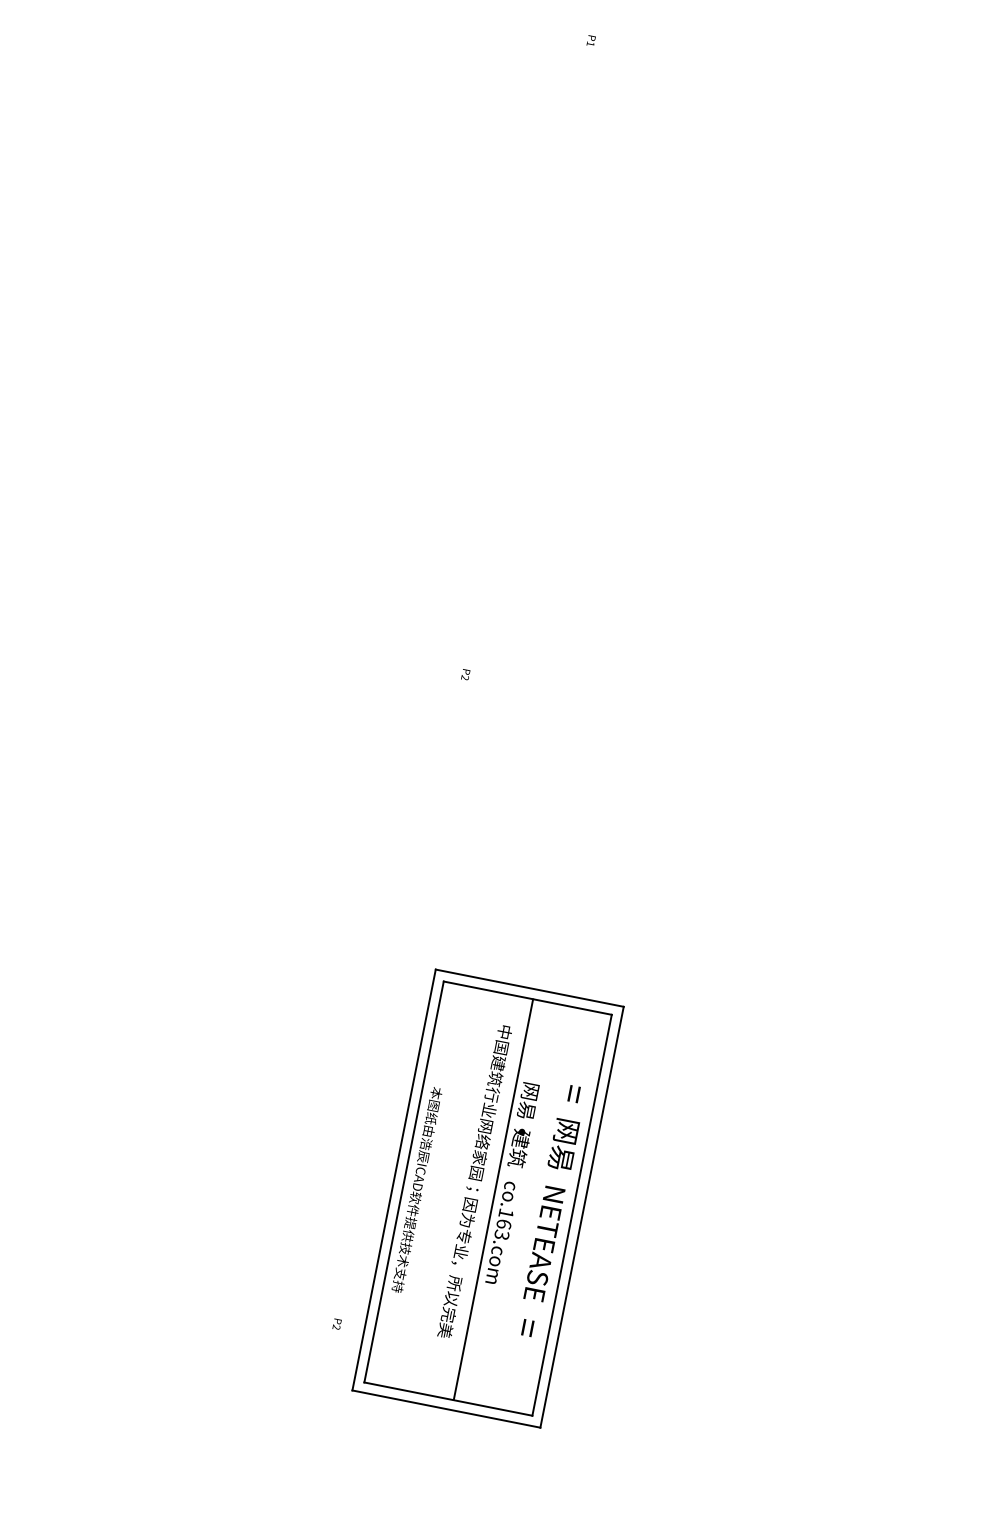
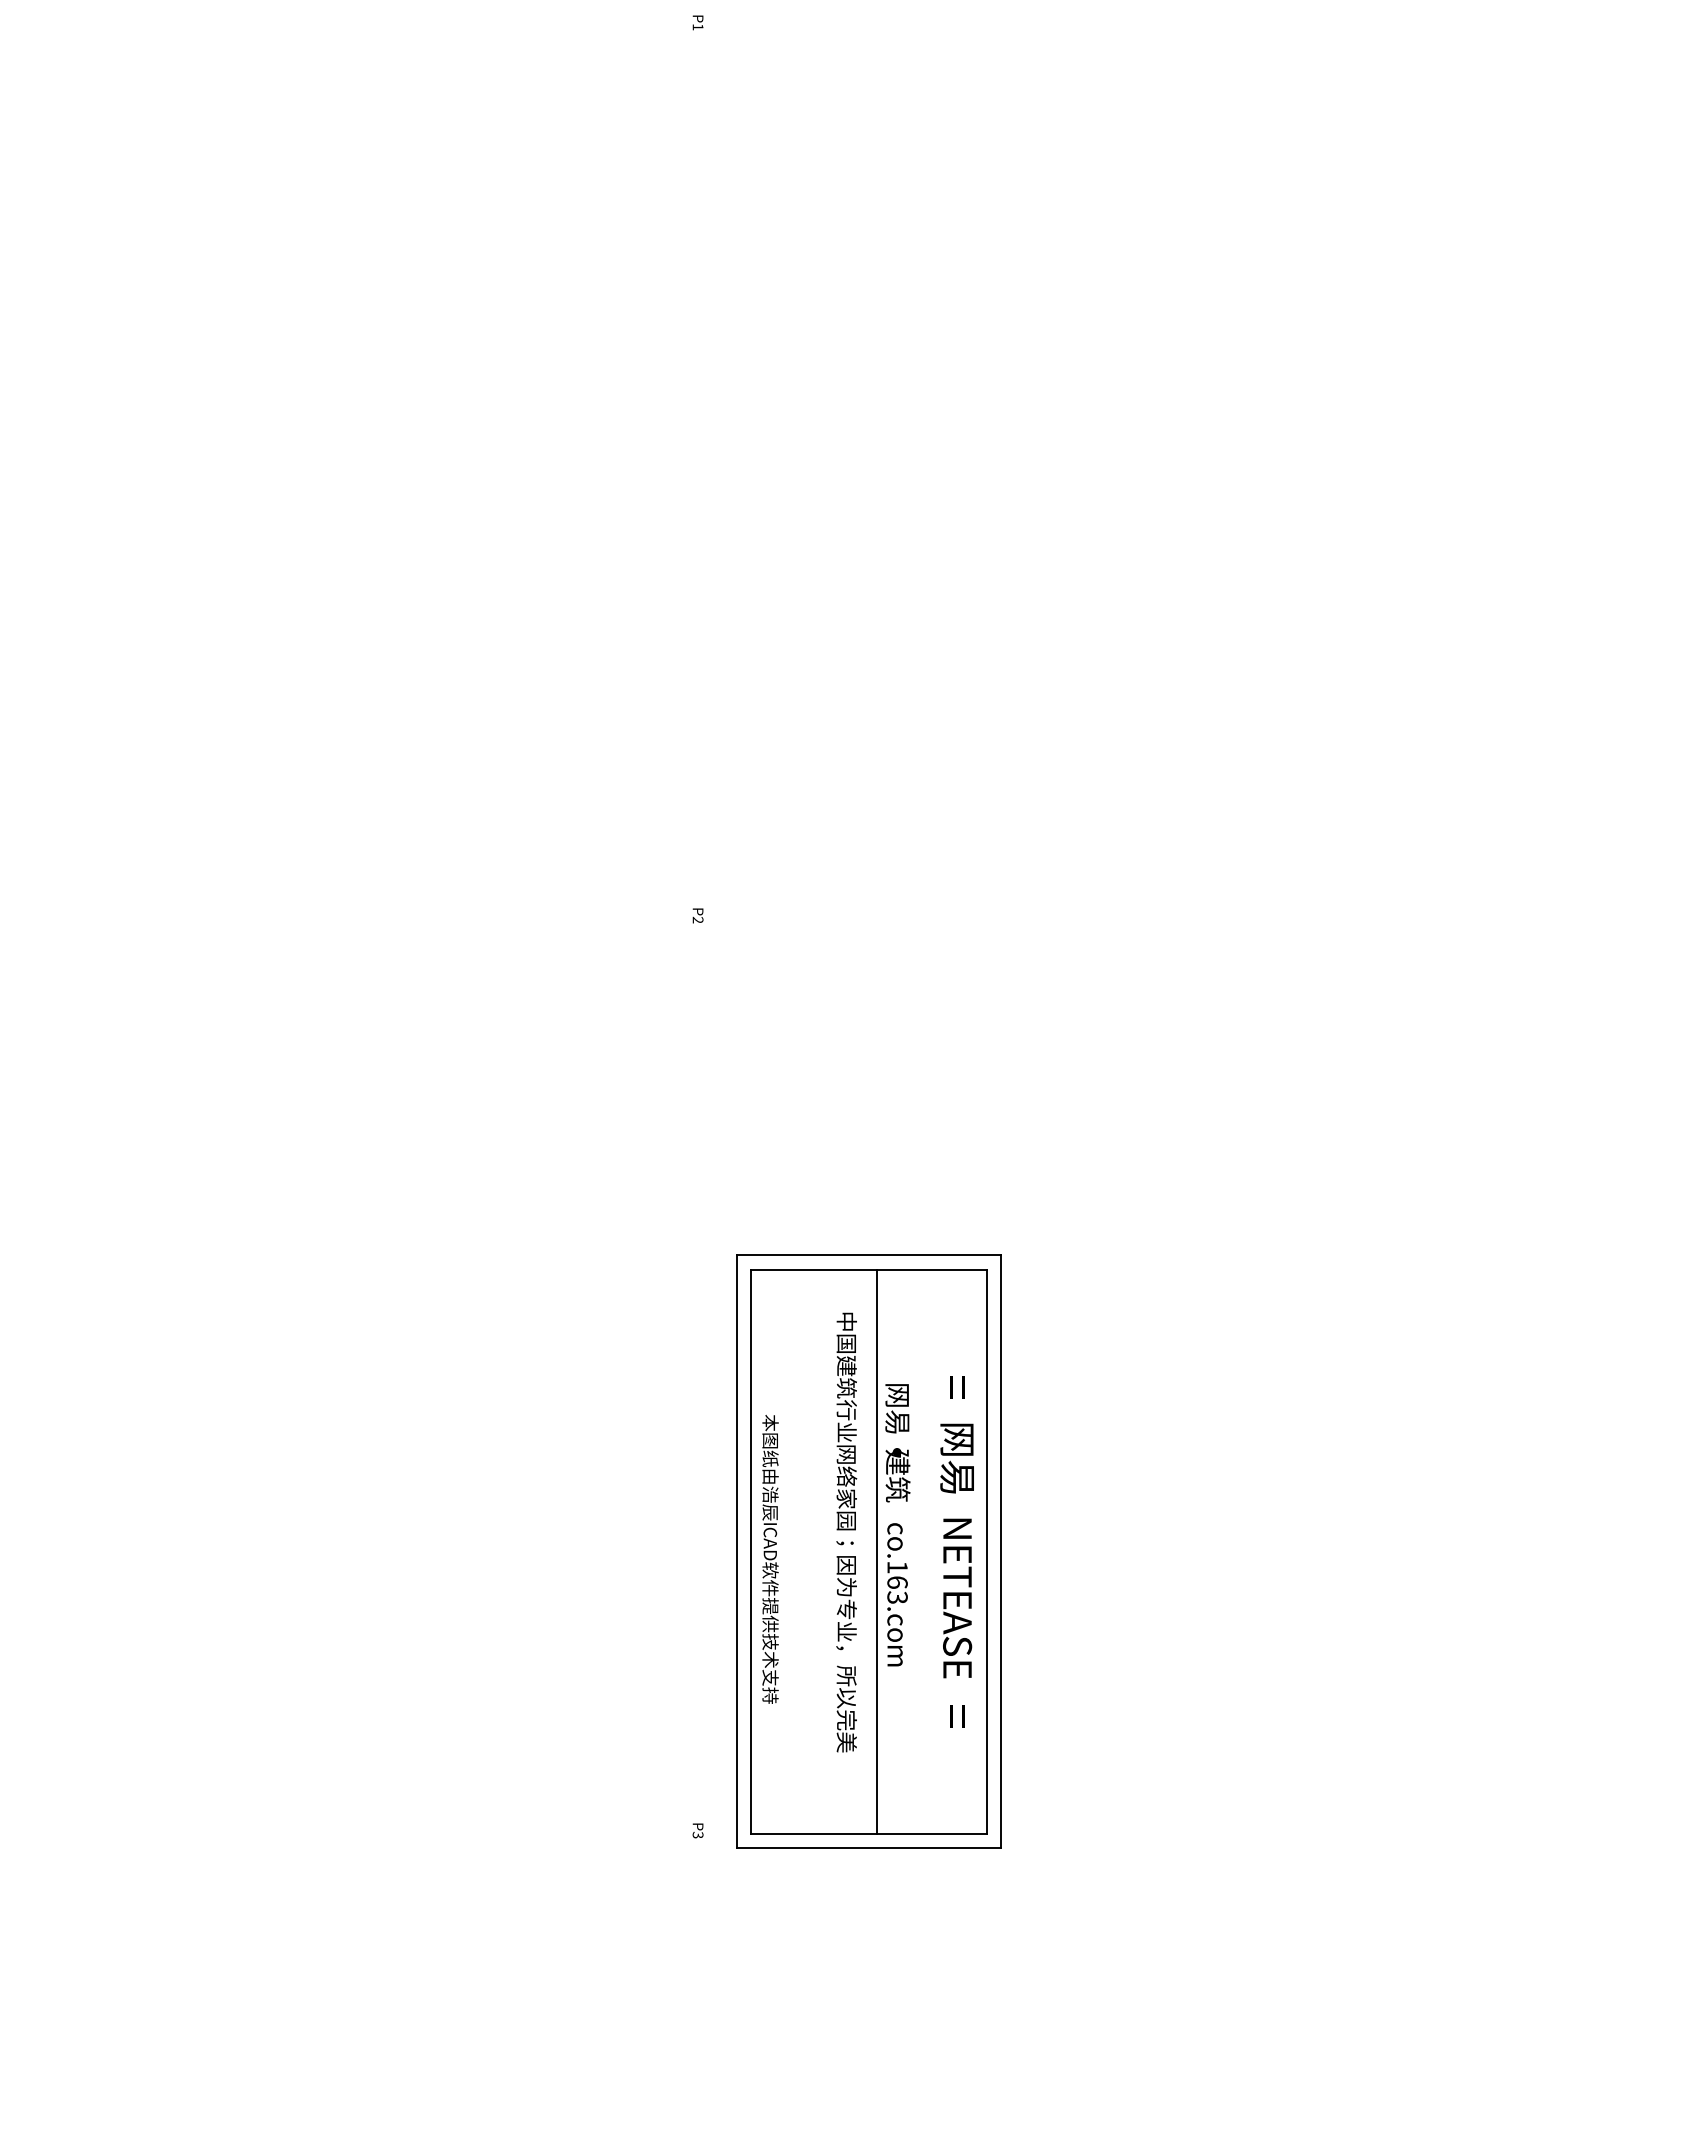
part: (487, 1198) -> (868, 1551), moved
text: (336, 1326) -> (697, 1834), P2 -> P3

